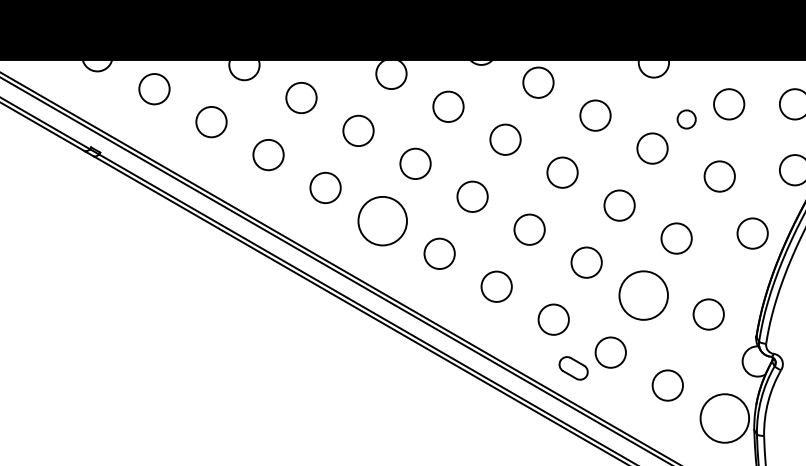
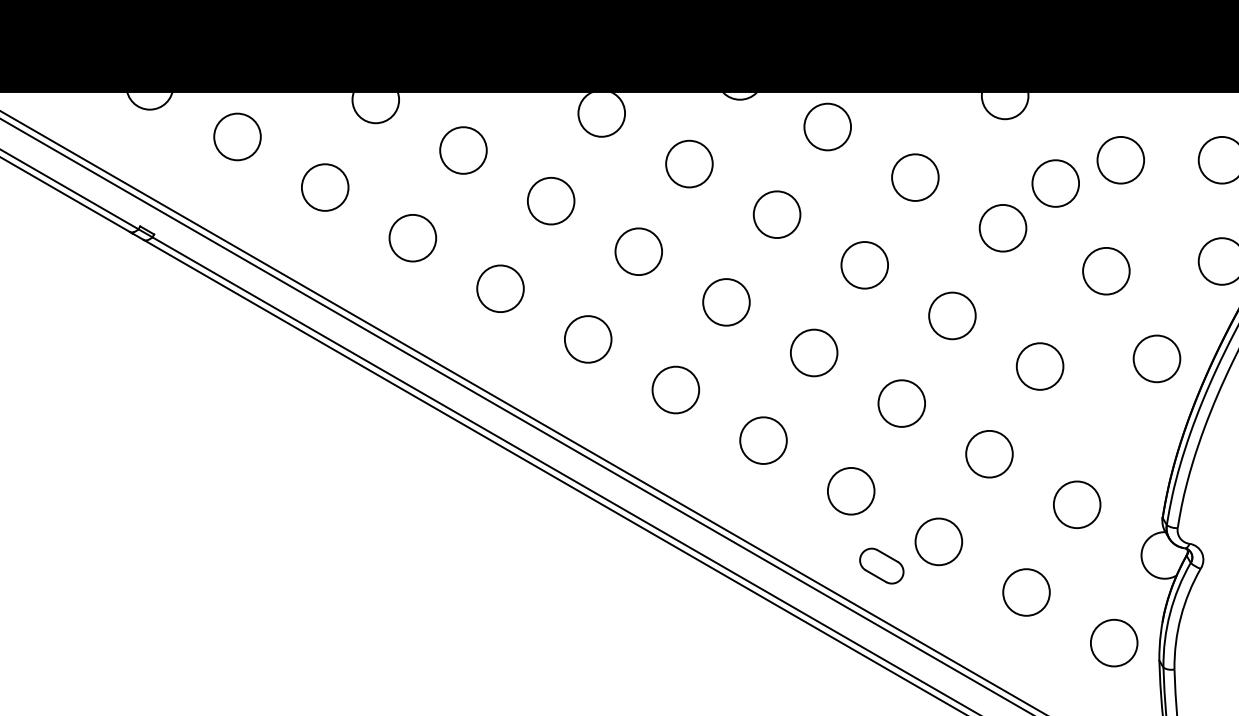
circle: (686, 119) -> (1055, 183), size x1.67
circle: (382, 220) -> (587, 338), size x0.62
circle: (643, 295) -> (989, 454), size x0.62
circle: (708, 314) -> (1076, 504), moved
circle: (724, 418) -> (1113, 643), size x0.62

